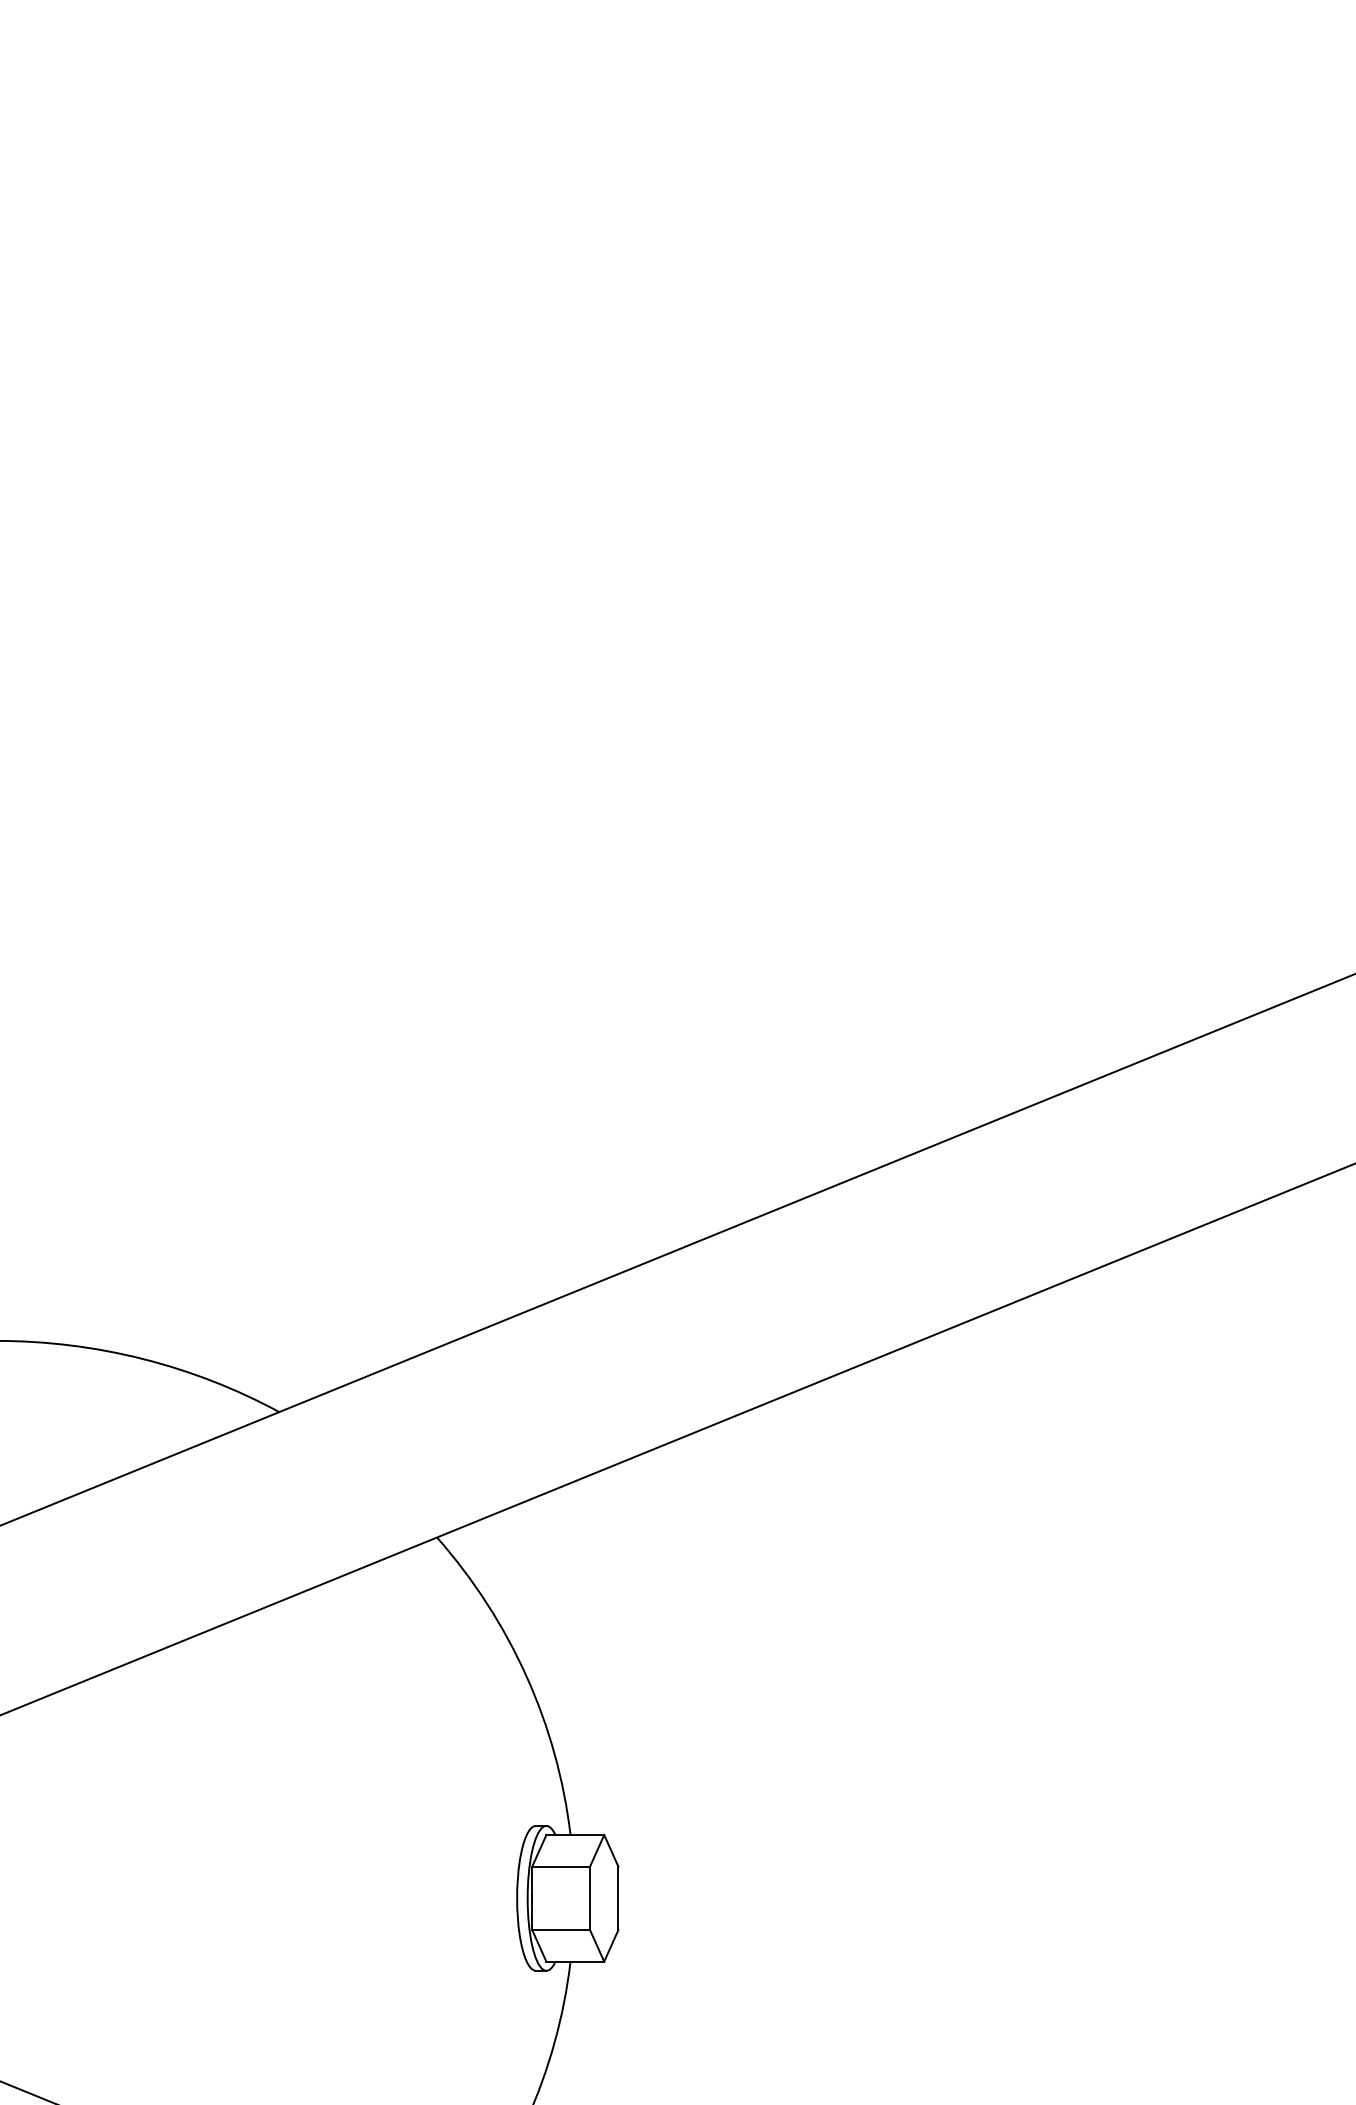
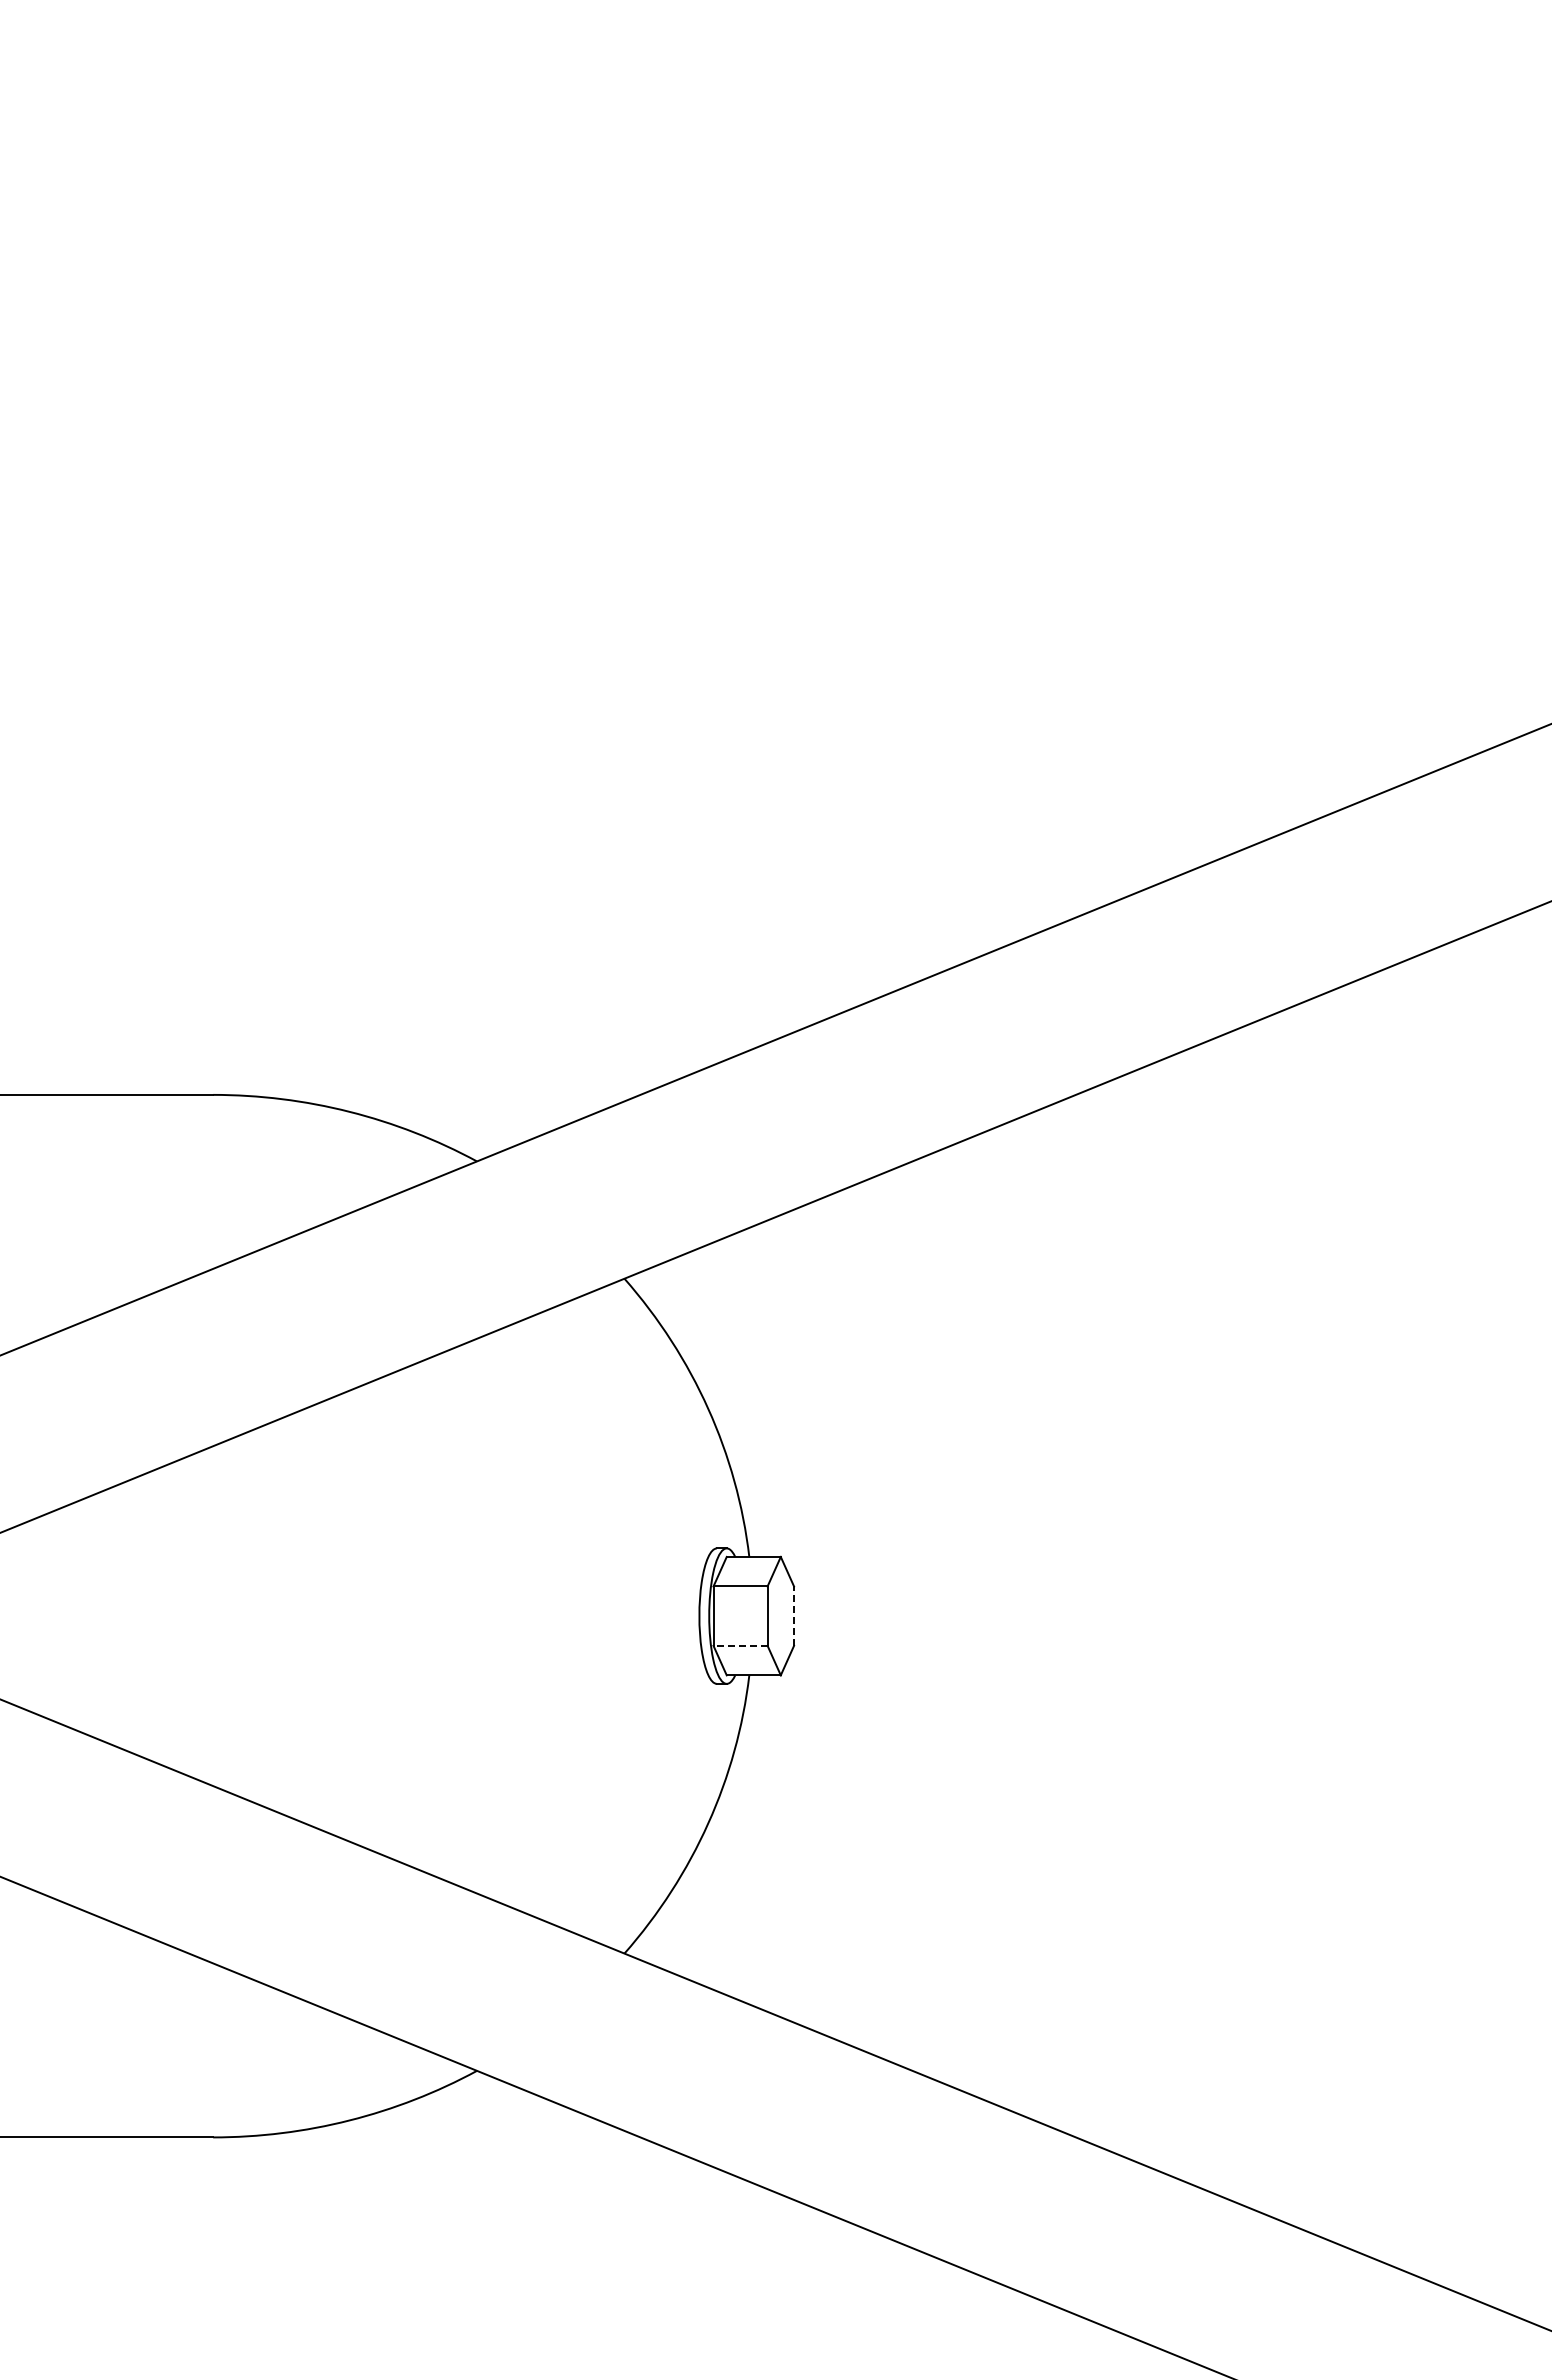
line: (618, 1898) -> (794, 1616), solid -> dashed
line: (561, 1929) -> (740, 1645), solid -> dashed

